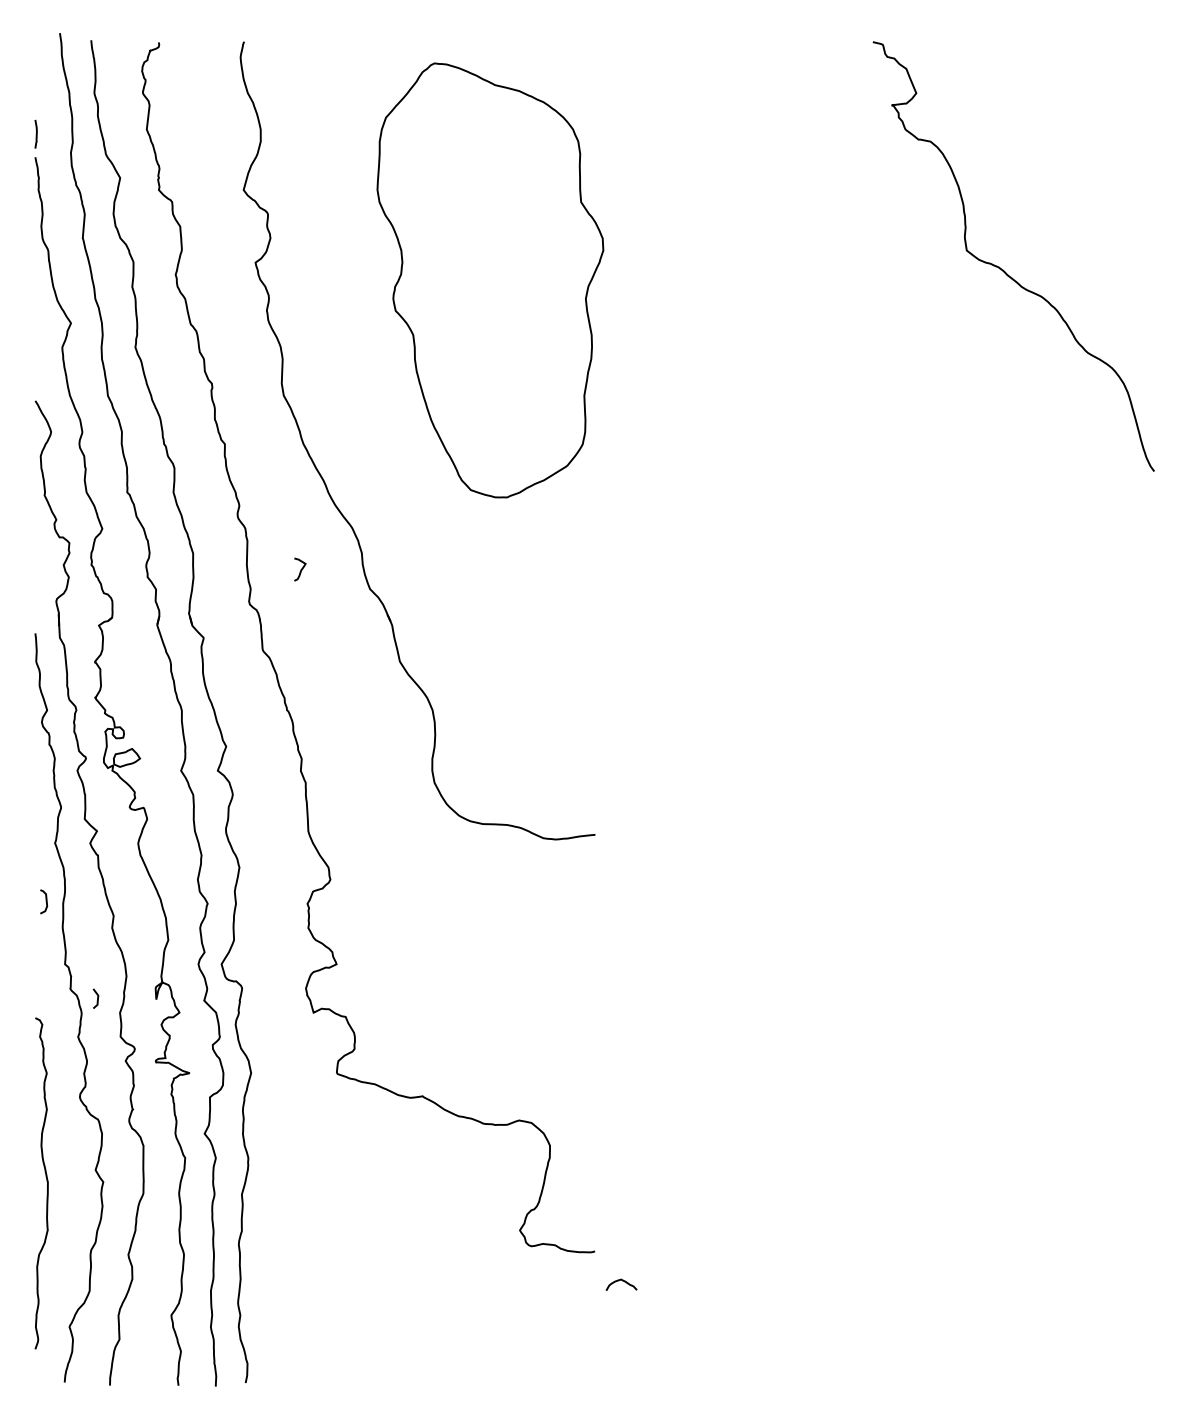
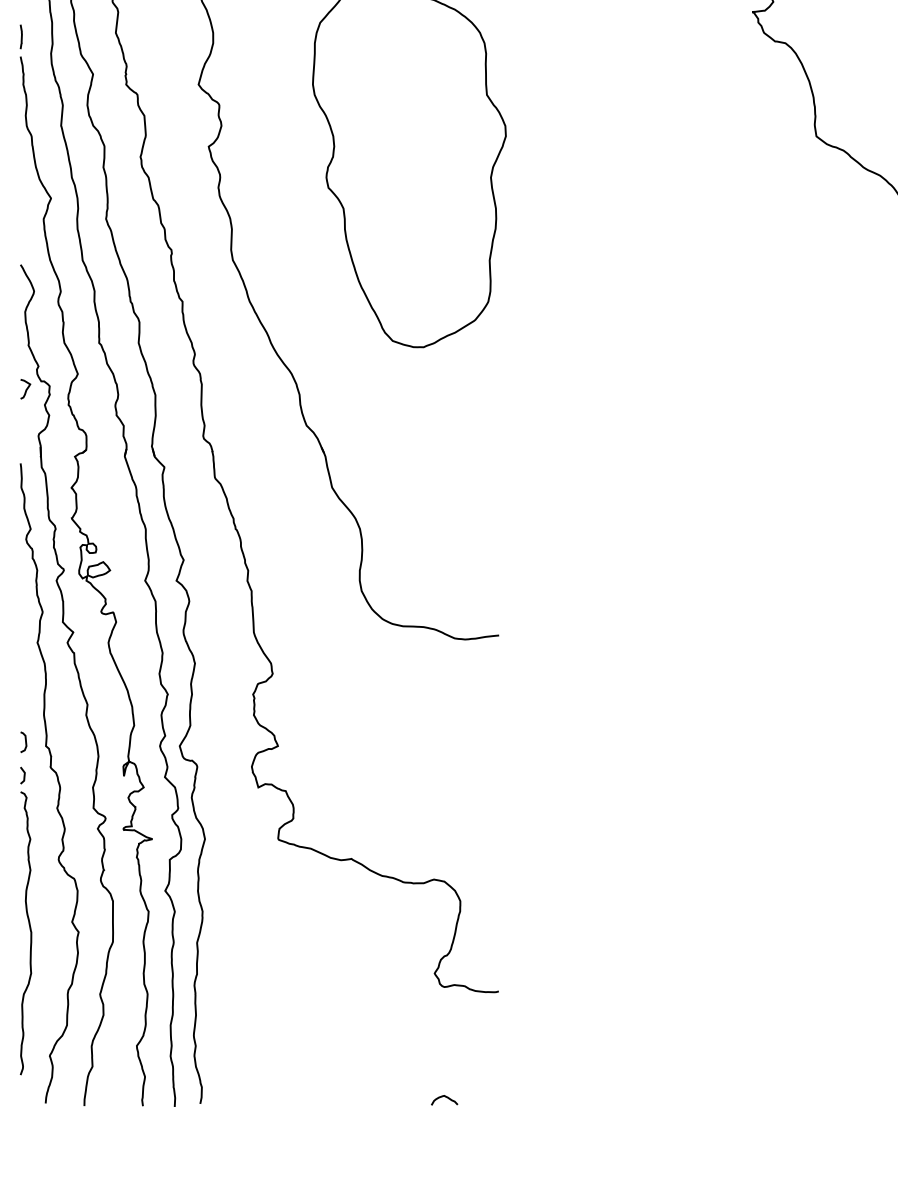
curve: (300, 569) -> (25, 389), moved
curve: (45, 901) -> (25, 742), moved
line: (97, 998) -> (24, 775), moved
curve: (622, 1281) -> (445, 1097), moved

